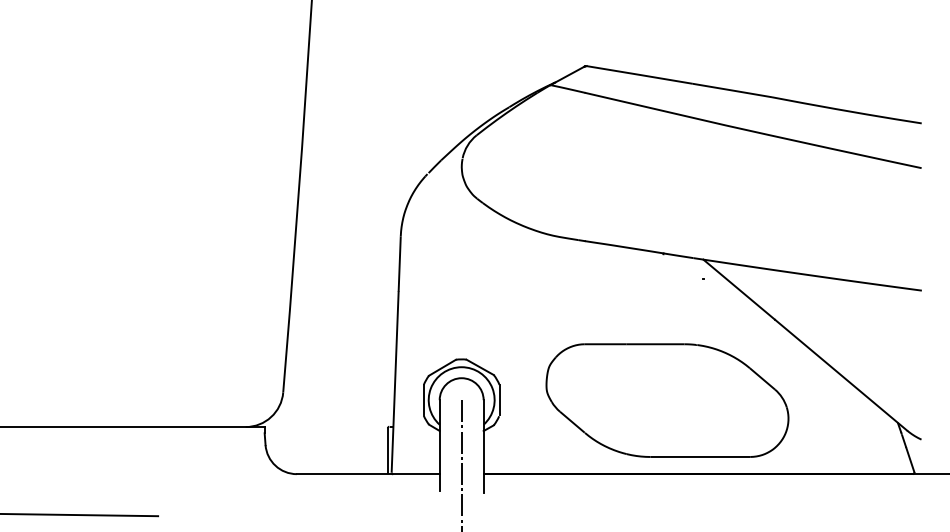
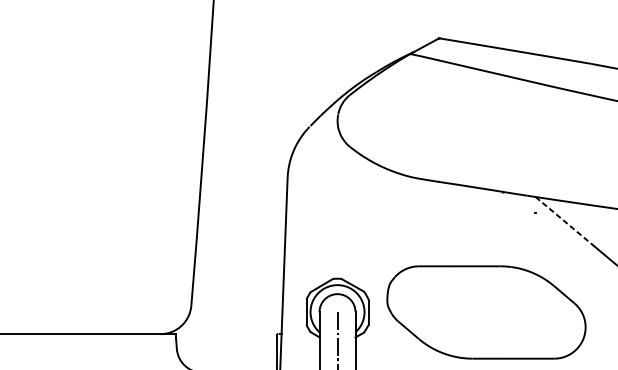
line: (739, 289) -> (565, 221), solid -> dashed
part: (667, 400) -> (486, 312), moved

